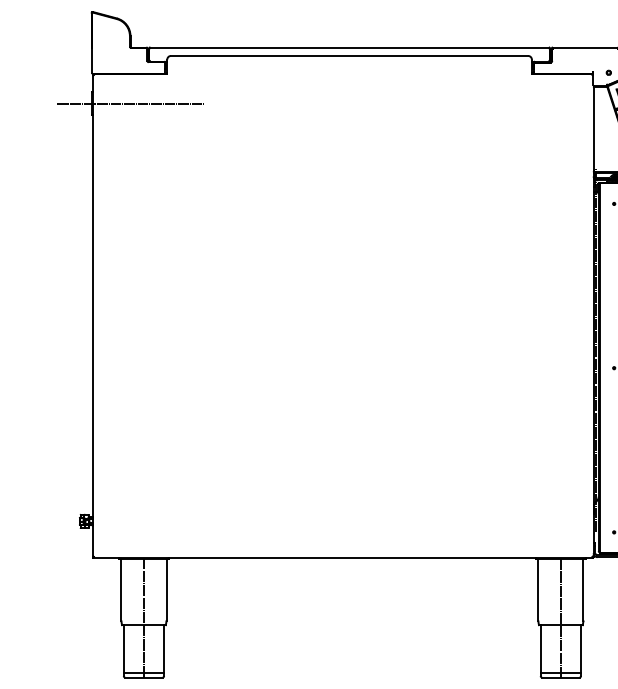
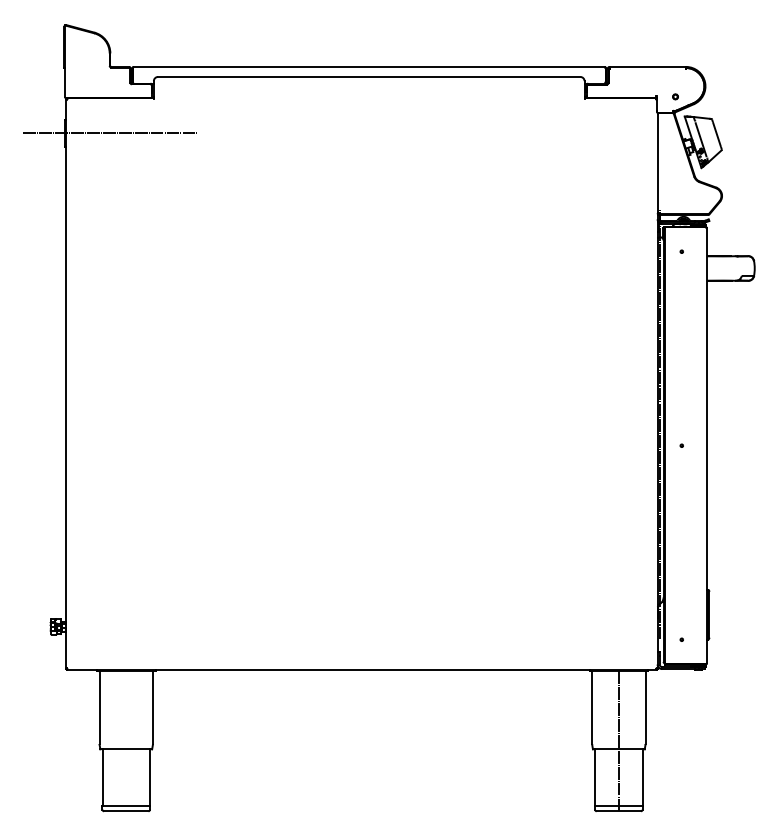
line: (144, 617) -> (126, 740), removed

